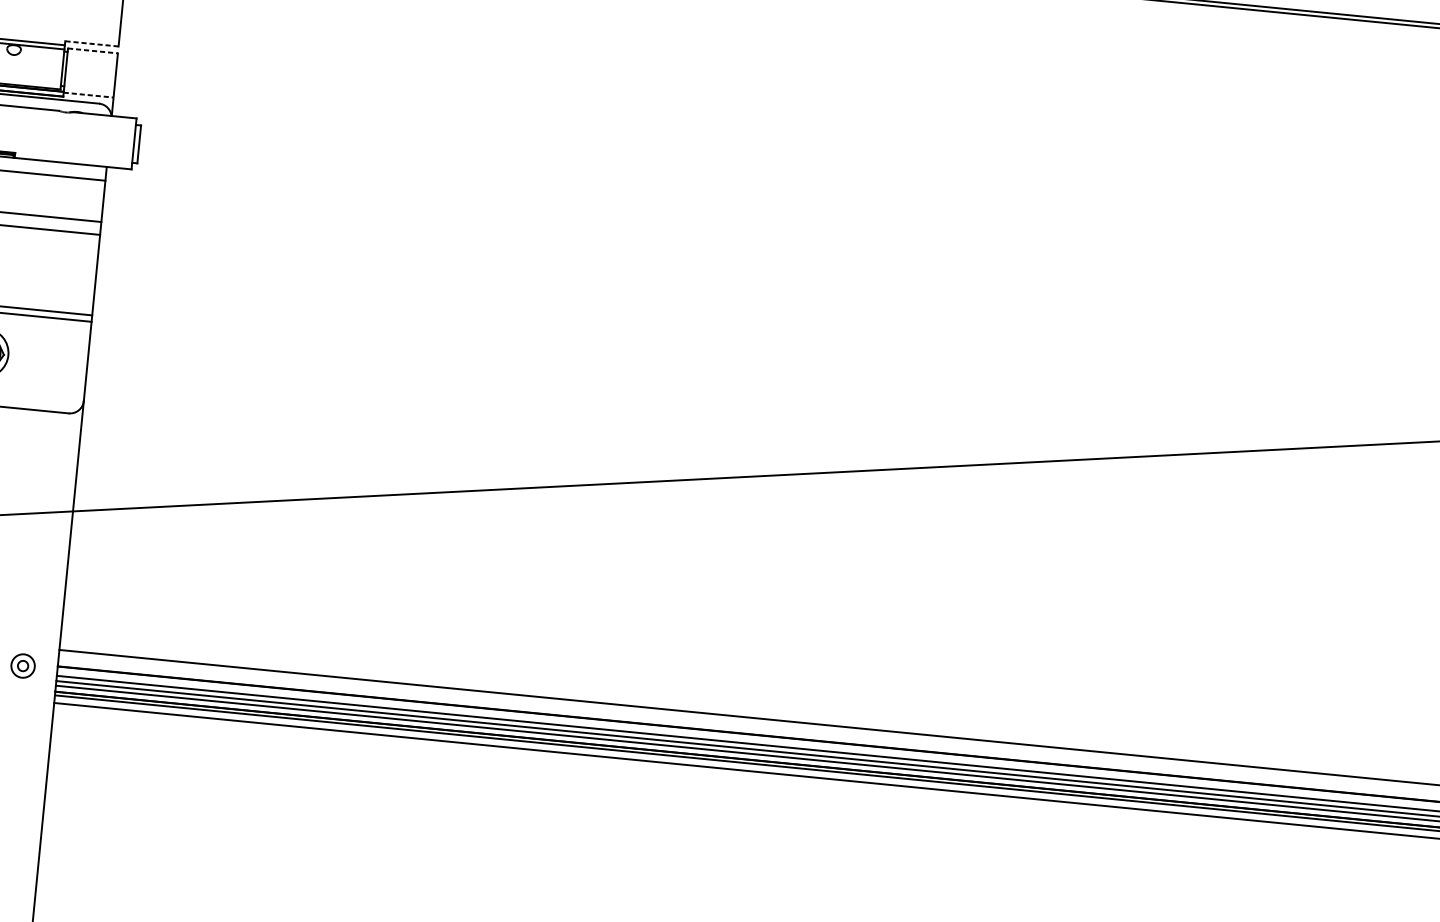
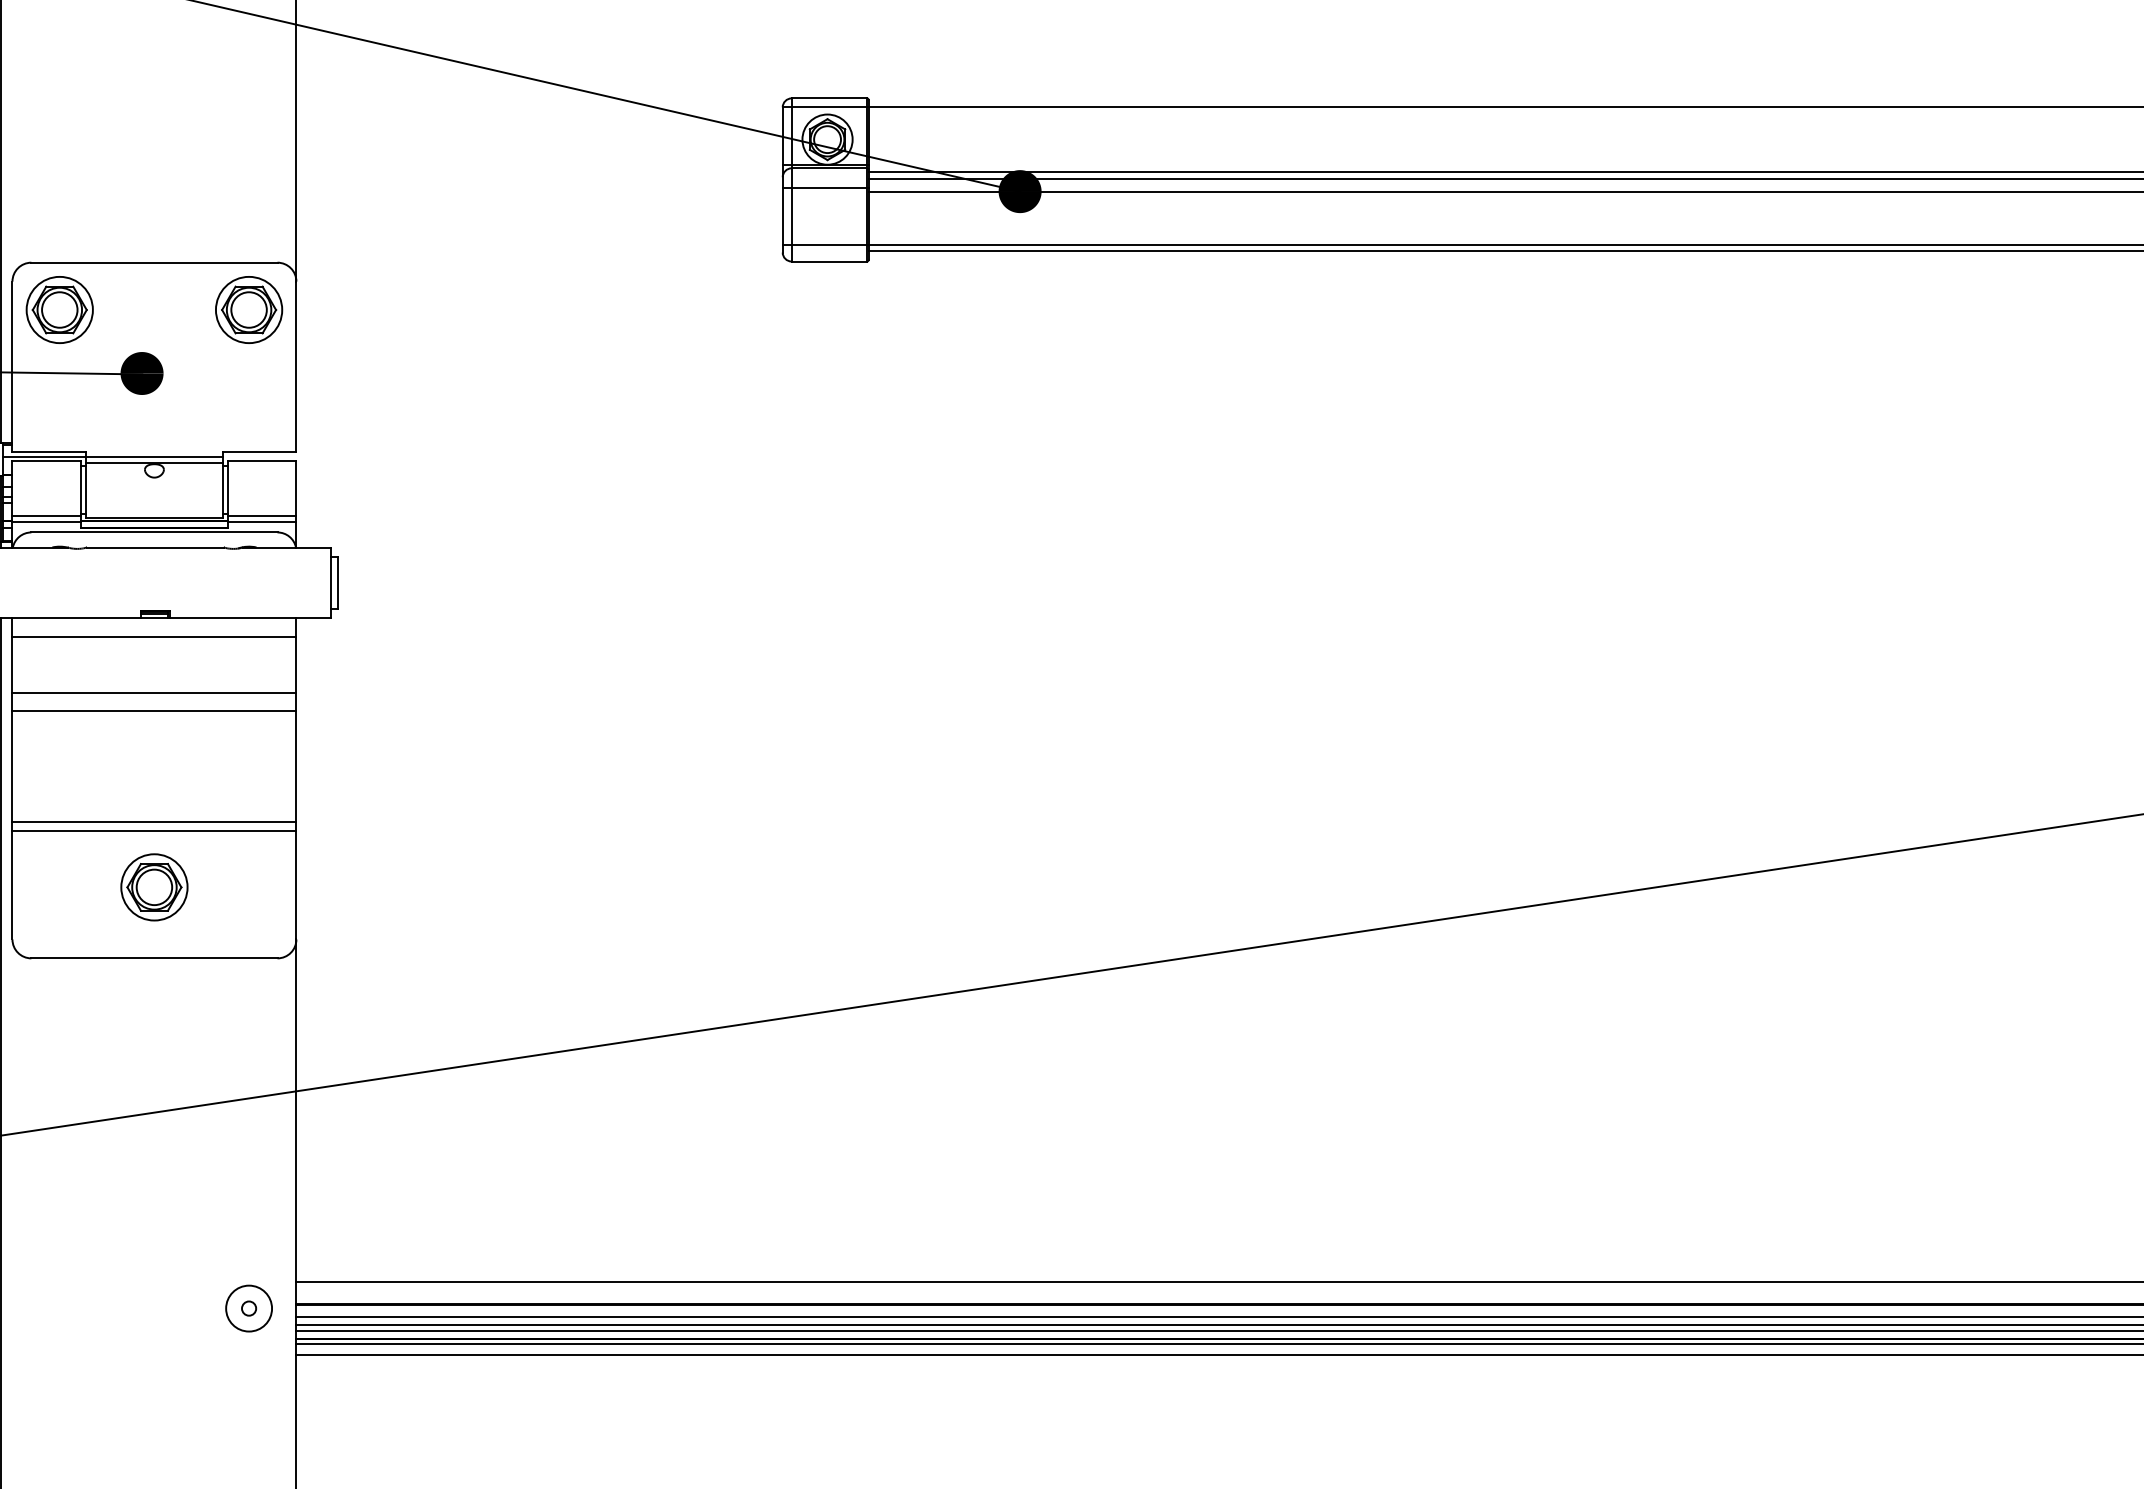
line: (91, 44) -> (259, 452), dashed -> solid
line: (93, 50) -> (262, 461), dashed -> solid
line: (88, 90) -> (261, 516), added
line: (88, 95) -> (262, 522), dashed -> solid
circle: (23, 666) -> (249, 1308), size x1.43

